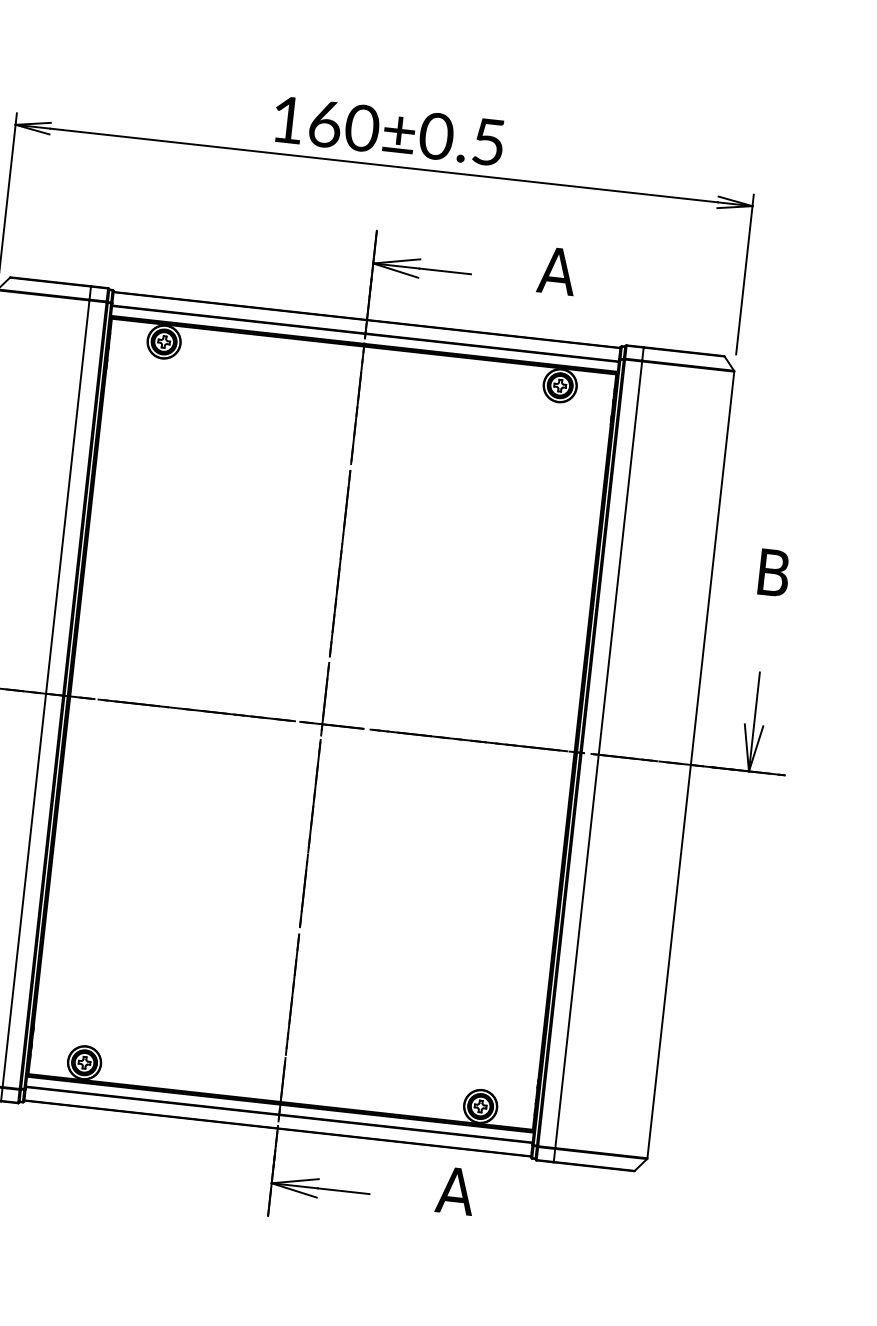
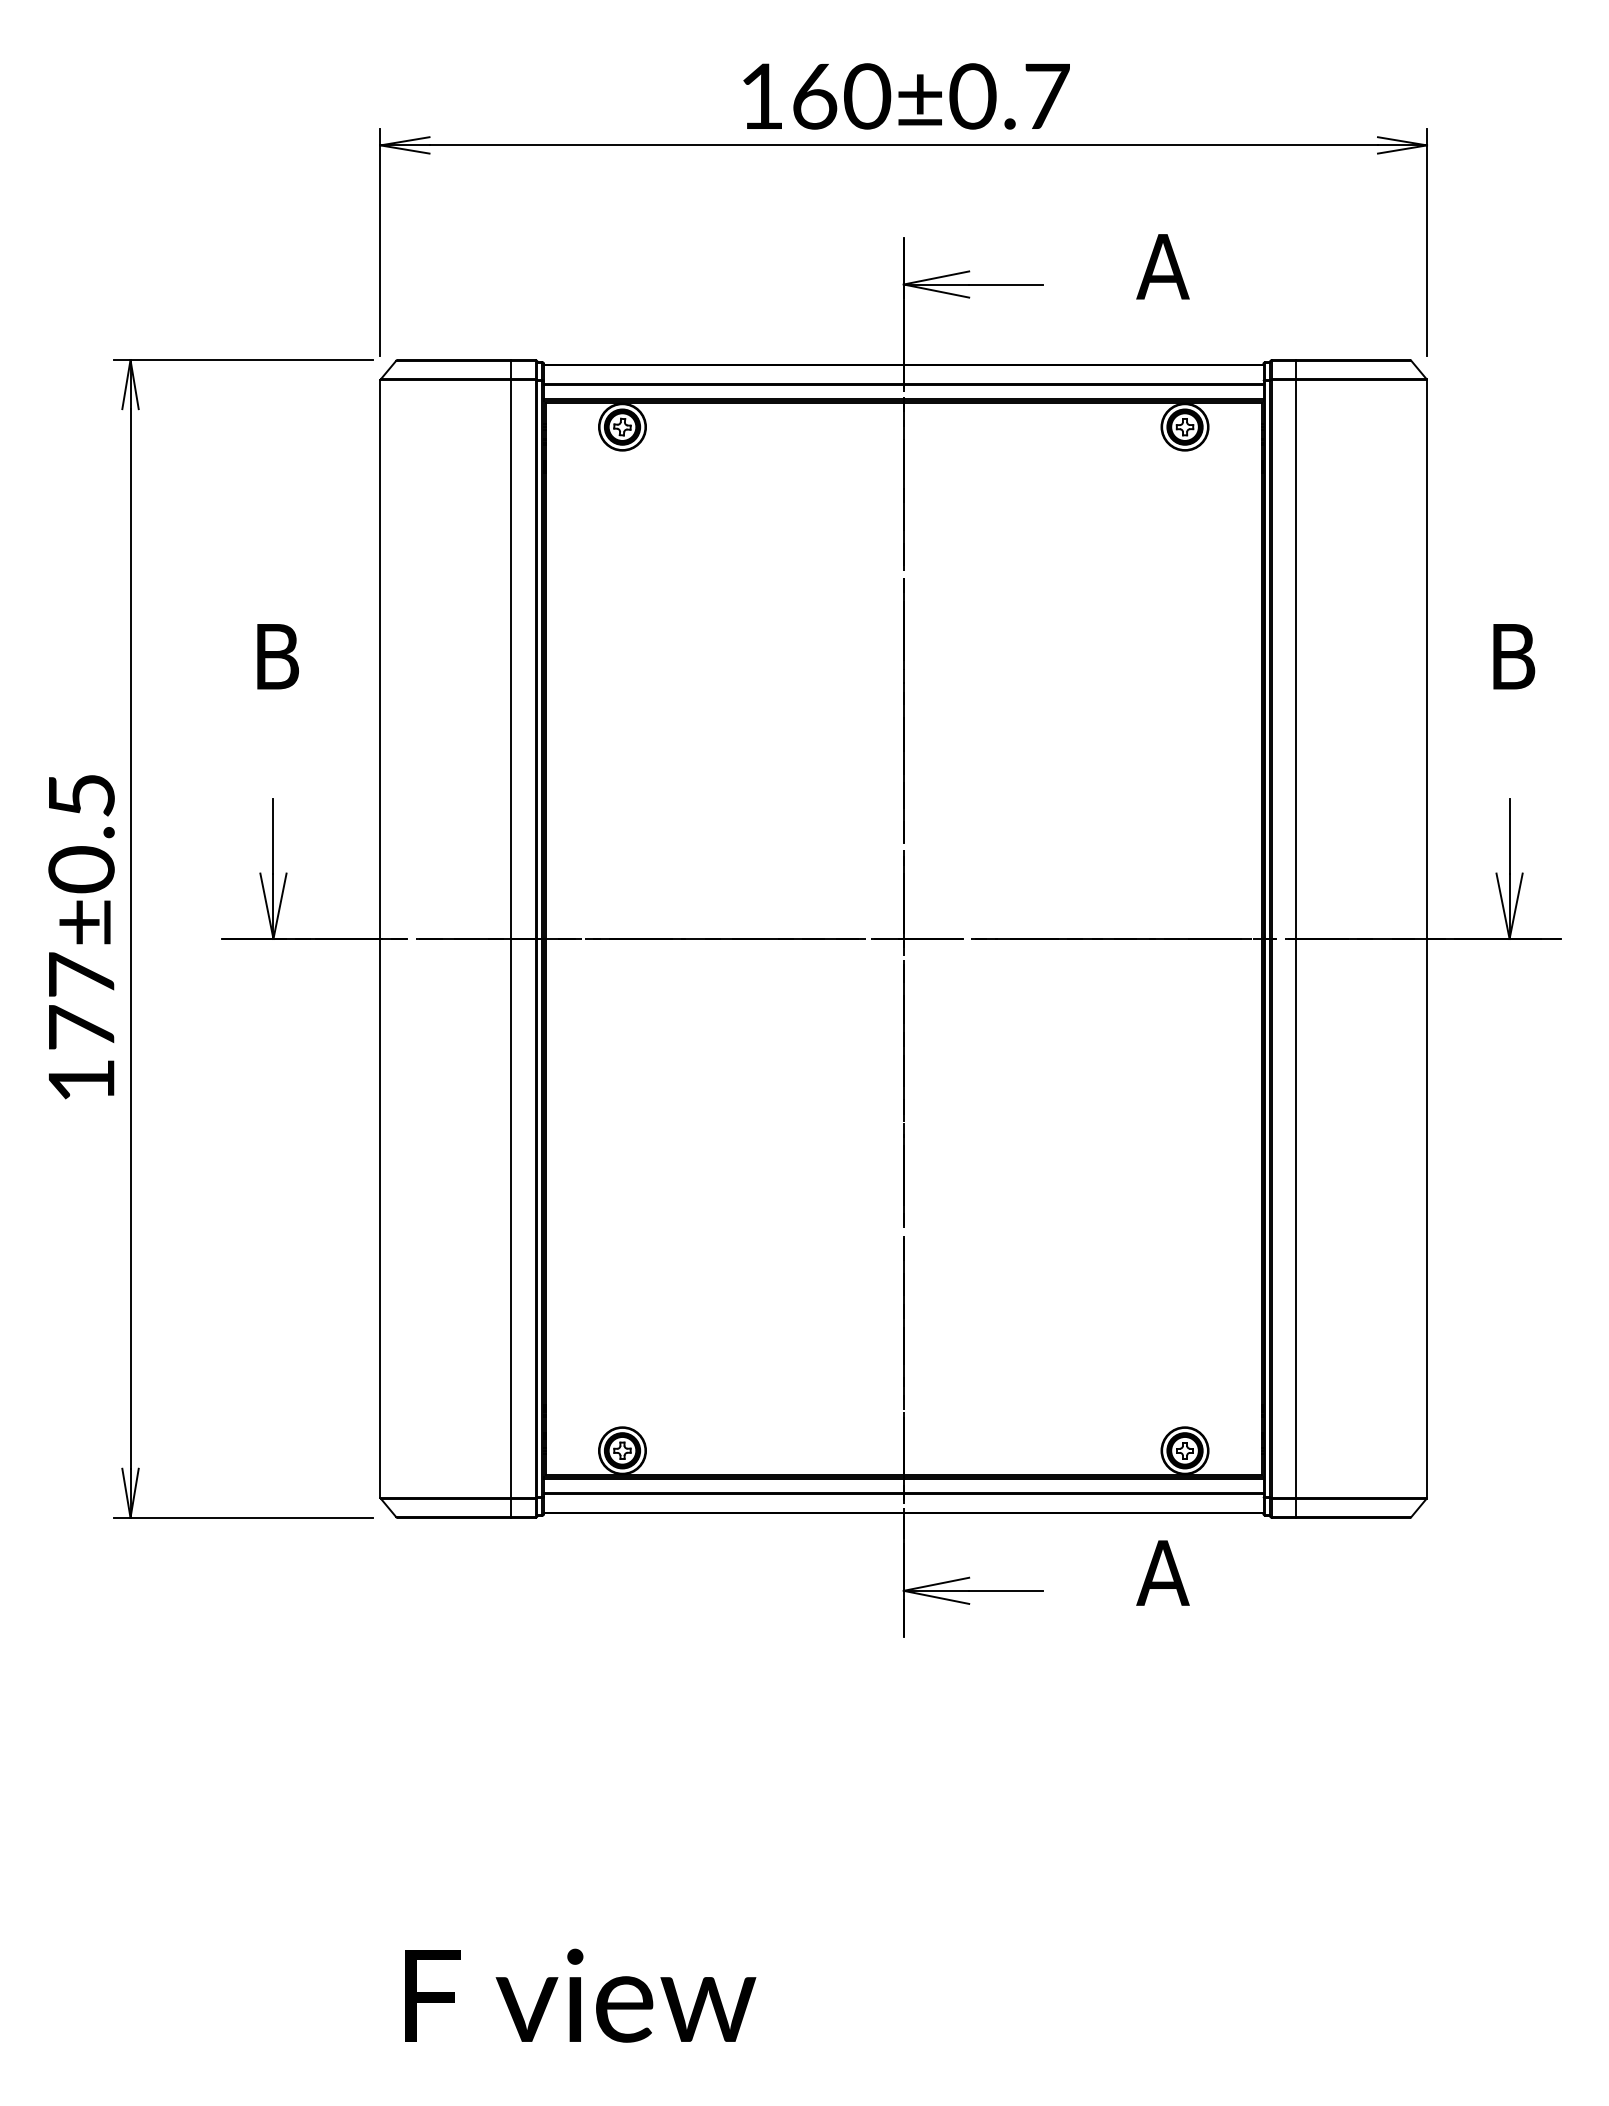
text: (489, 142) -> (1047, 96), 160±0.5 -> 160±0.7

